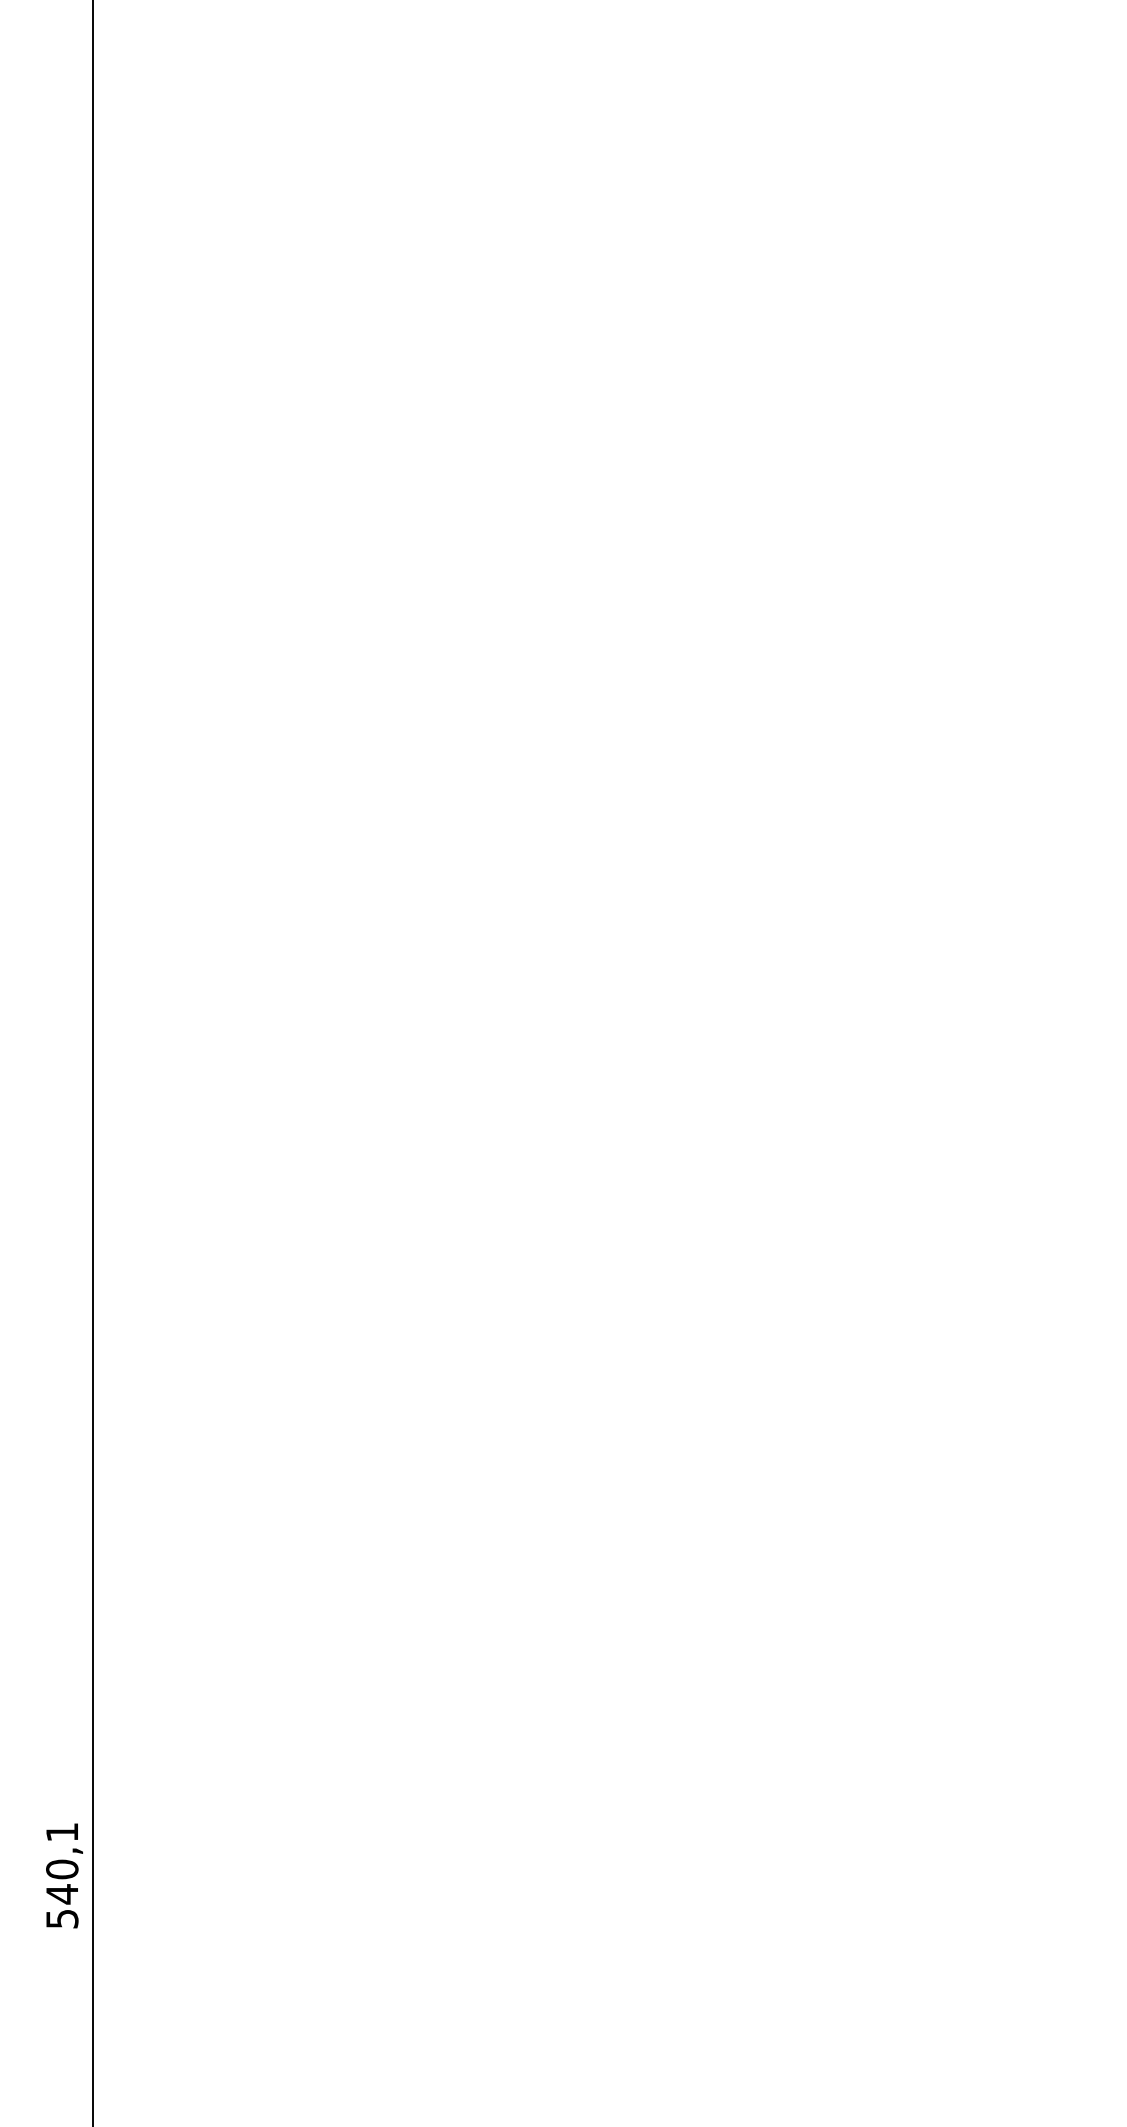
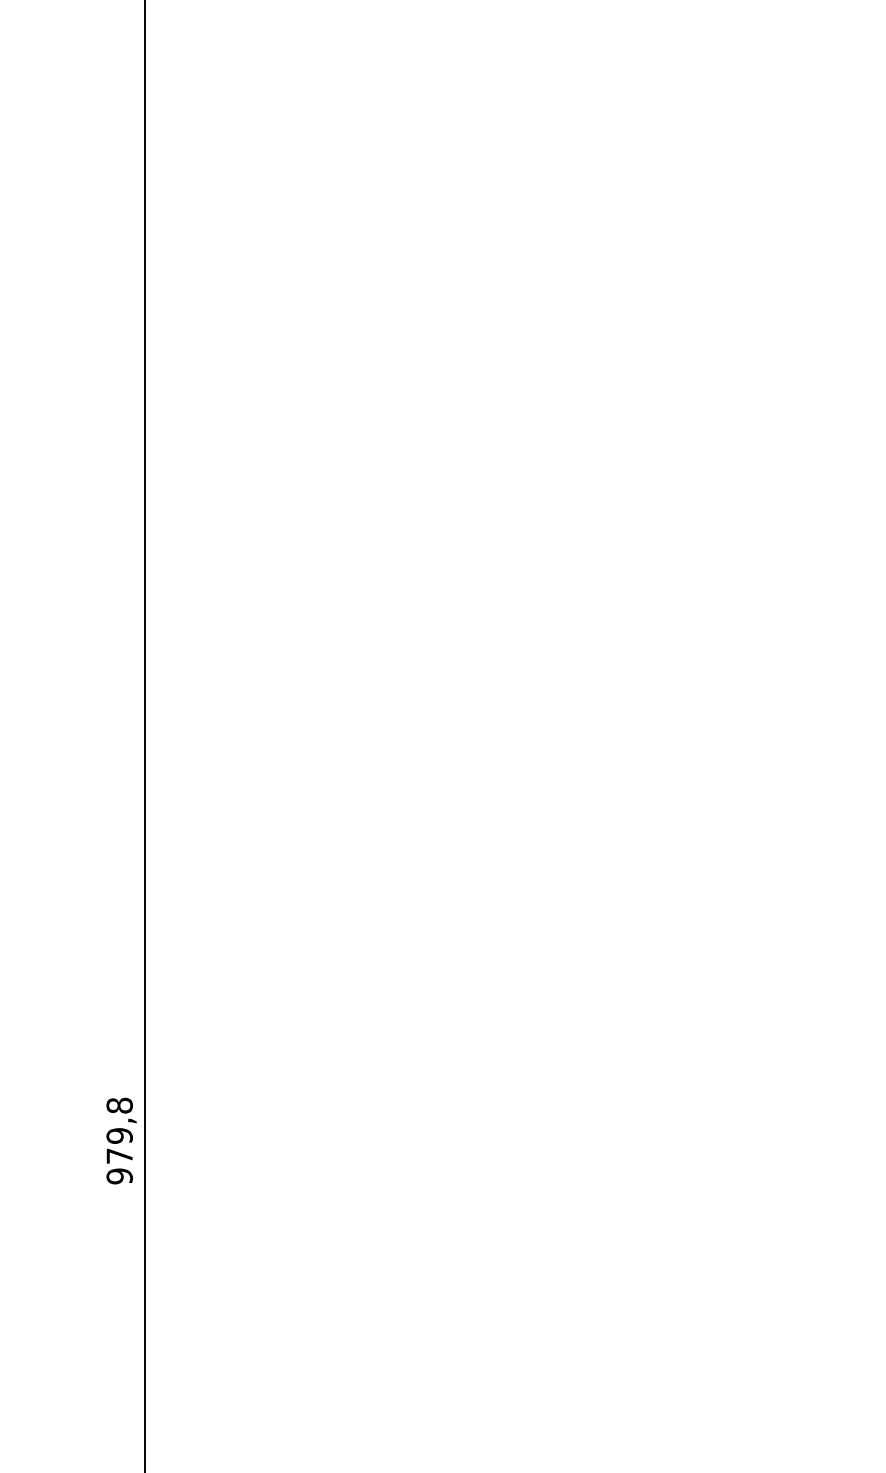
text: (62, 1875) -> (119, 1140), 540,1 -> 979,8

